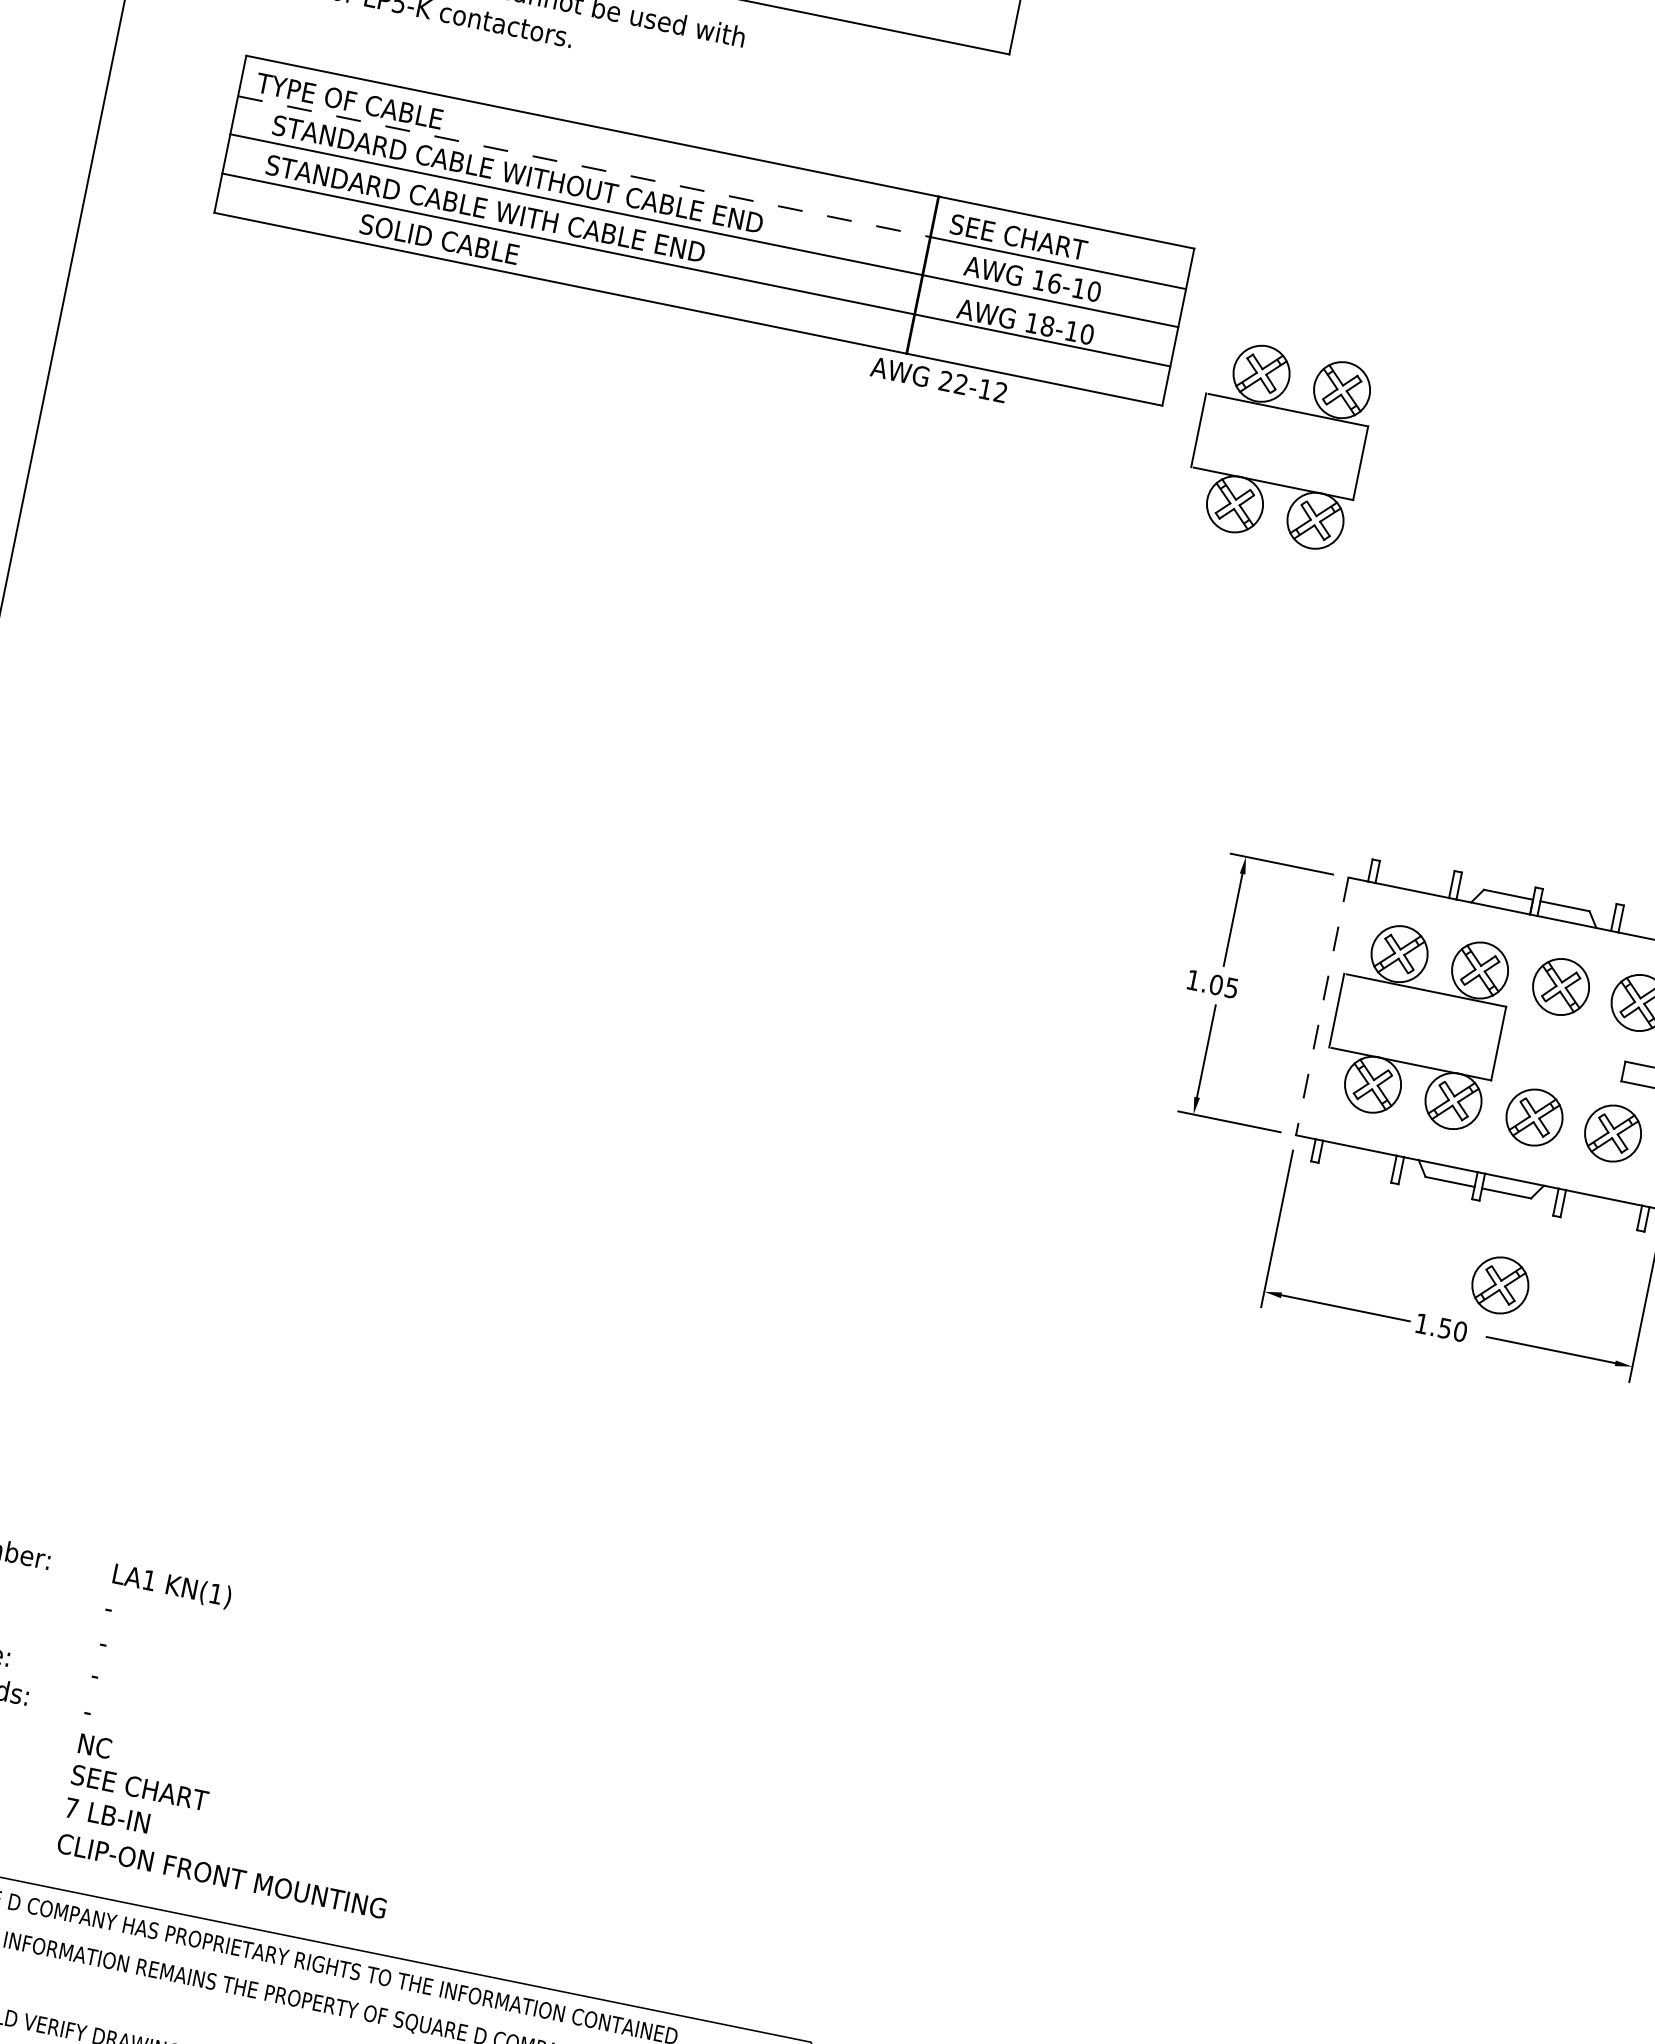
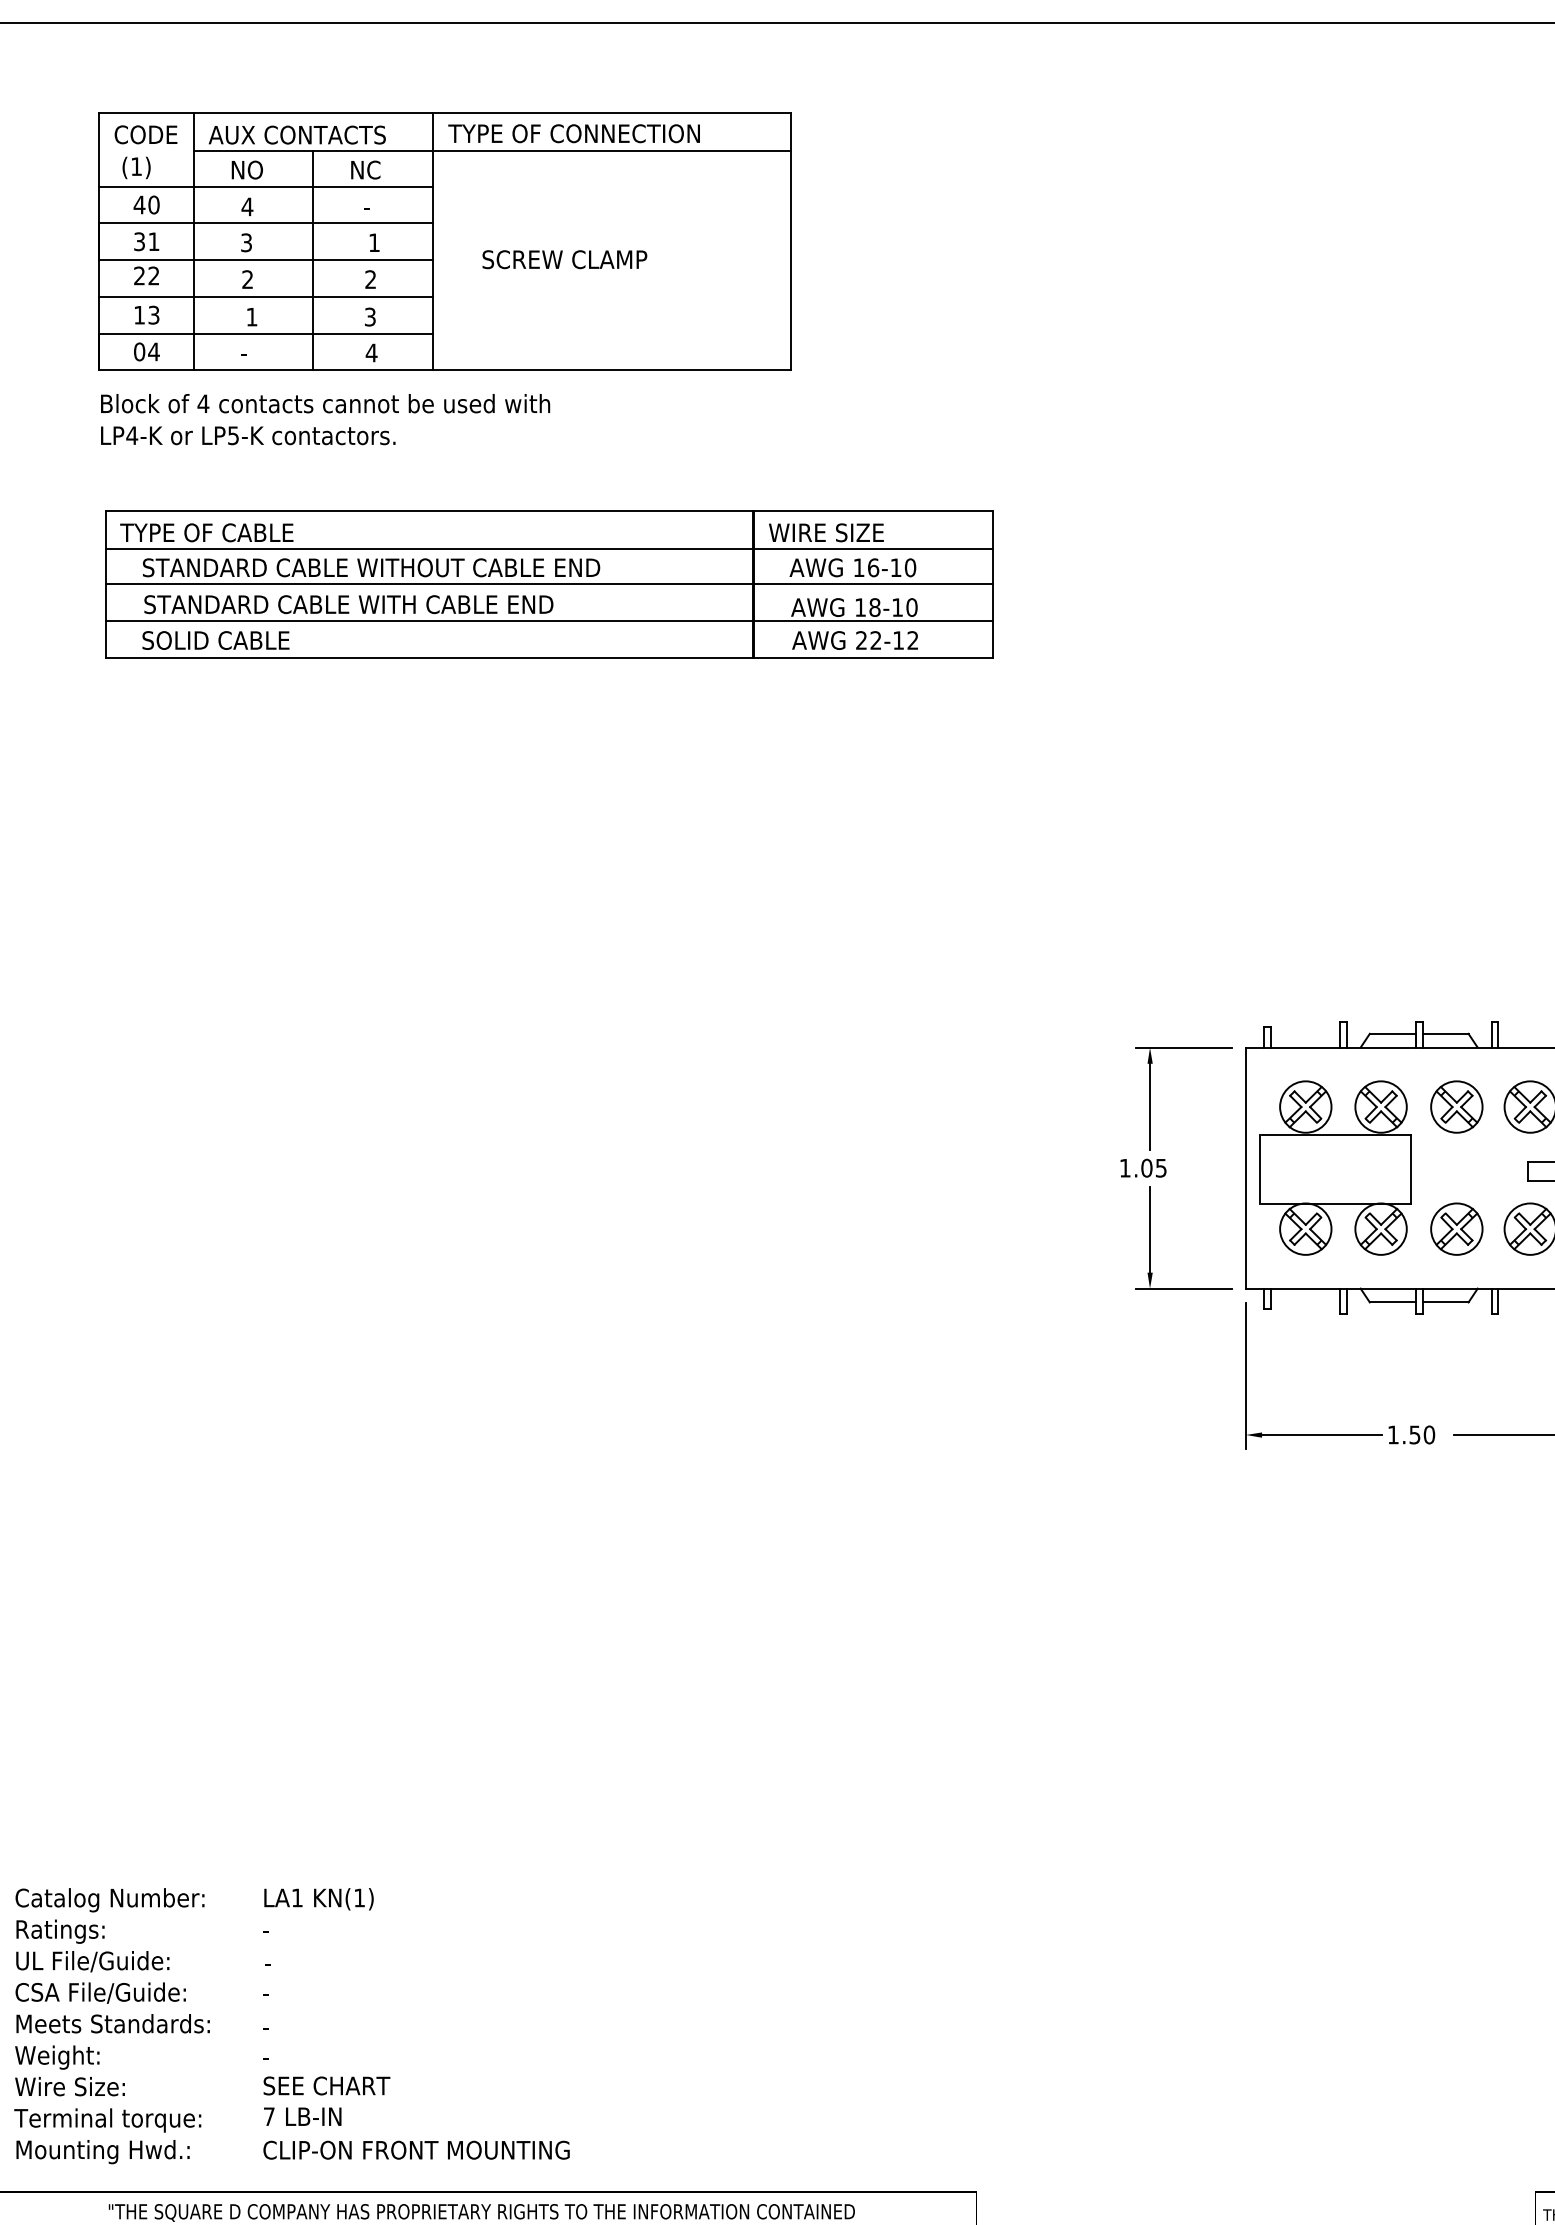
line: (584, 166) -> (429, 548), dashed -> solid
text: (1018, 236) -> (832, 532), SEE CHART -> WIRE SIZE
text: (439, 239) -> (215, 640), moved
text: (938, 379) -> (854, 640), moved
part: (1280, 444) -> (1105, 671), removed
line: (1321, 1006) -> (1245, 1168), dashed -> solid
part: (1500, 1284) -> (1456, 1385), removed
text: (94, 1745) -> (278, 2056), NC -> -

